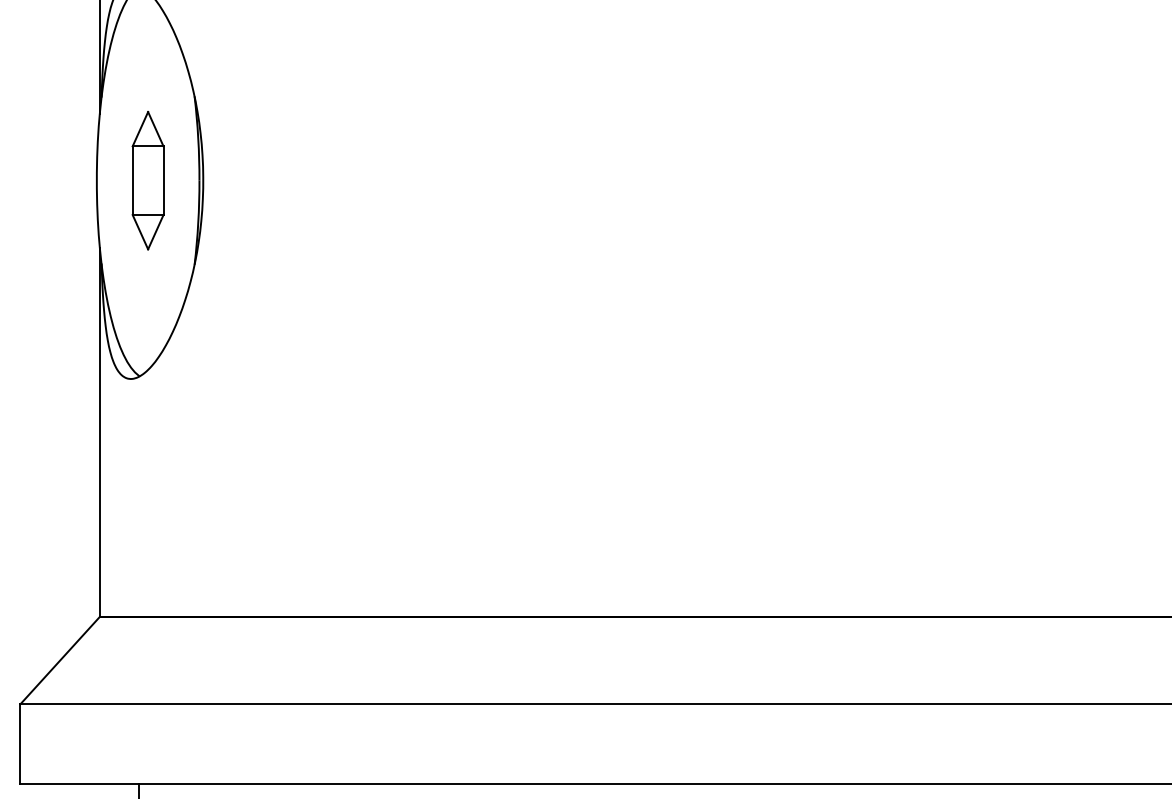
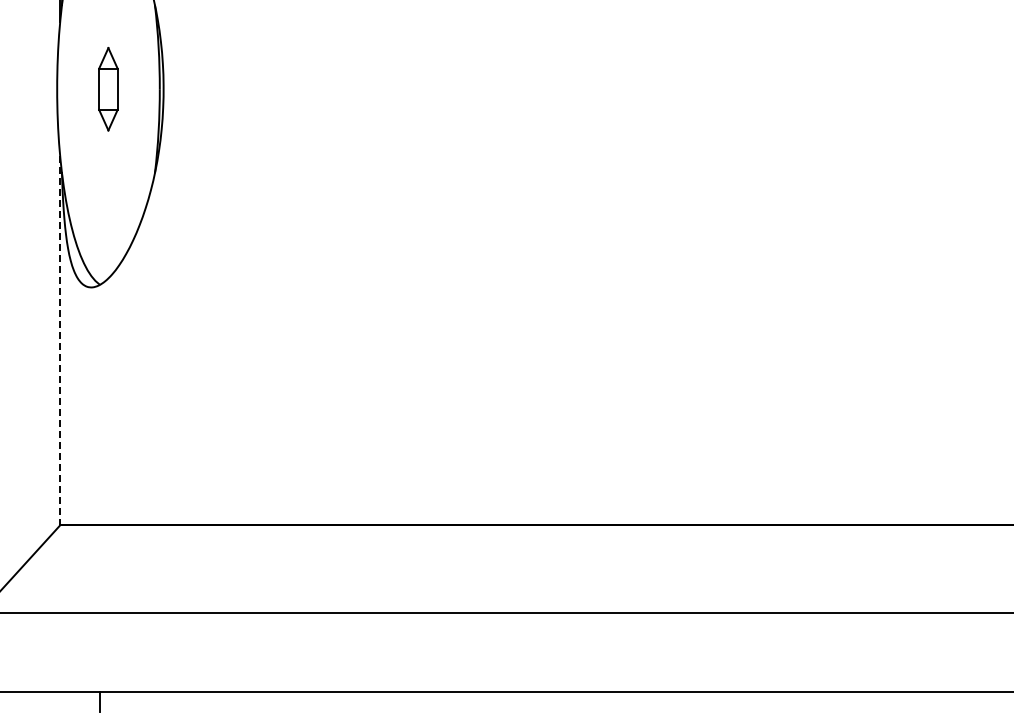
part: (147, 180) -> (107, 88), size x0.6
line: (99, 432) -> (59, 340), solid -> dashed

